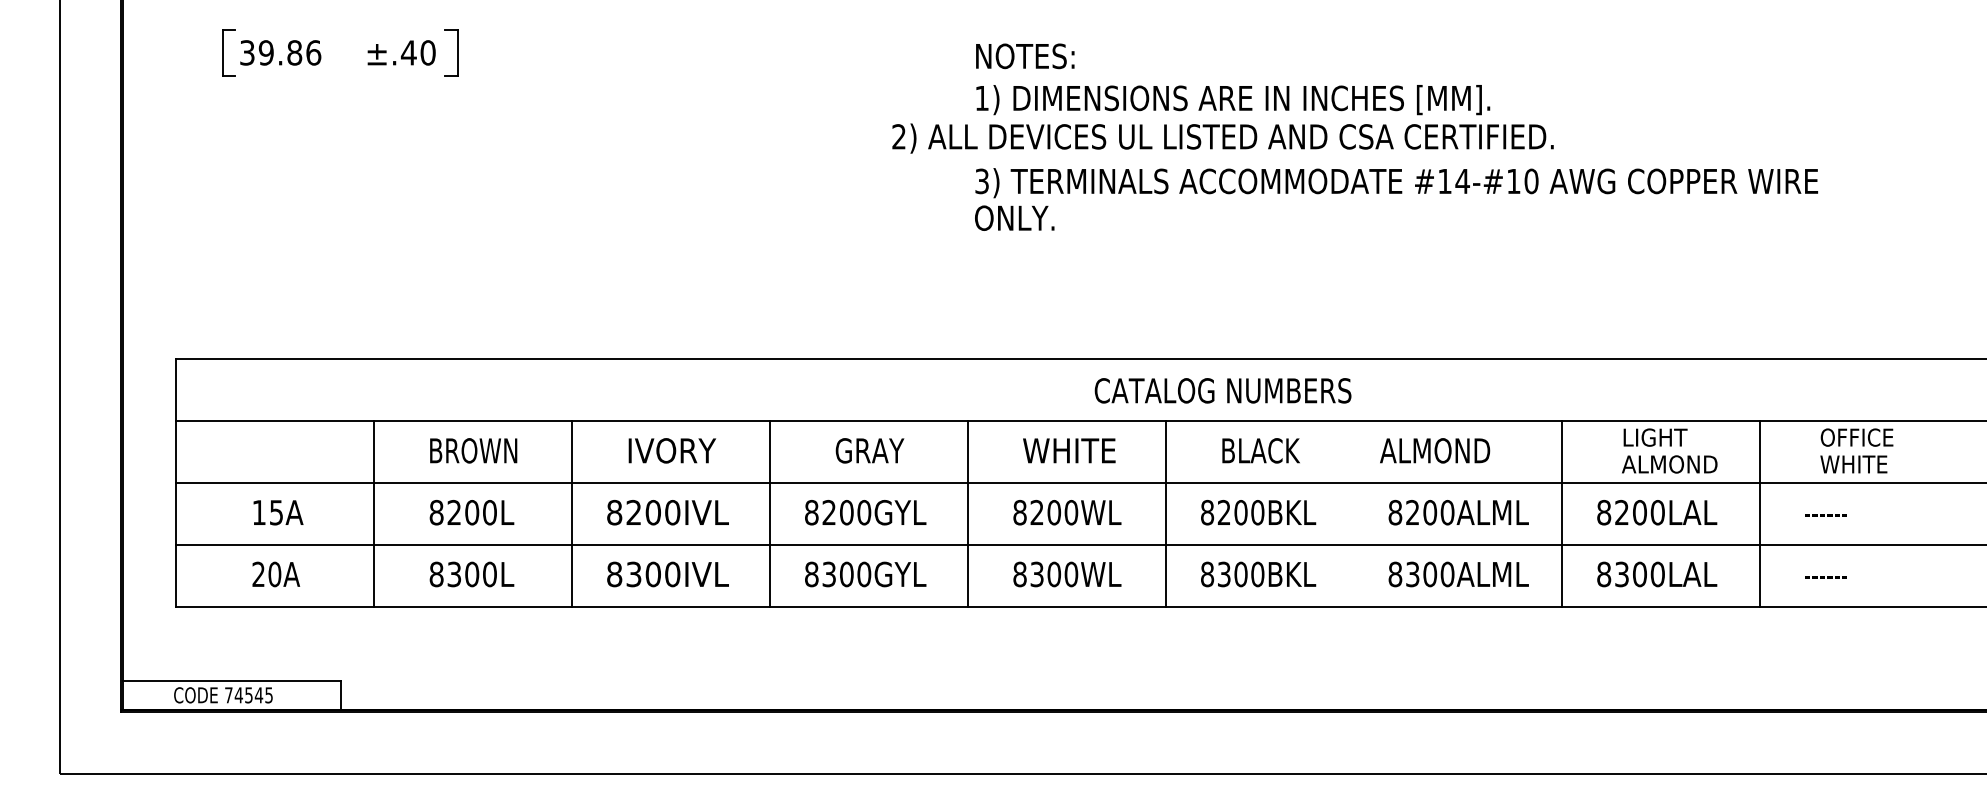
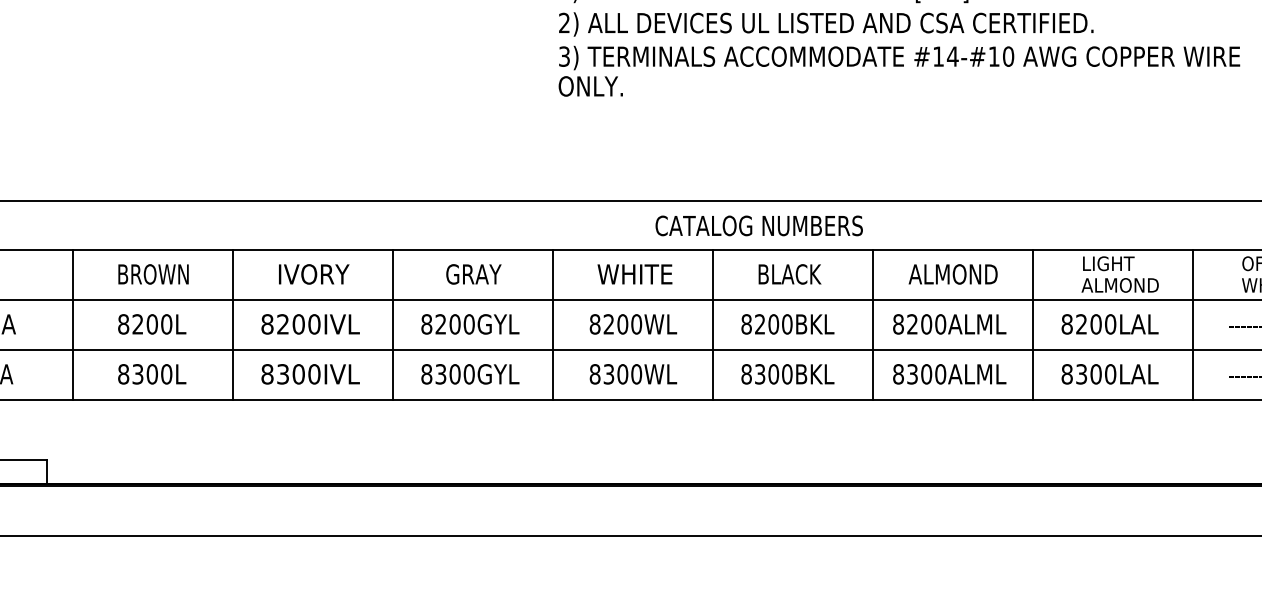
text: (1222, 138) -> (825, 24), moved
text: (1435, 450) -> (953, 274), moved
line: (1363, 513) -> (872, 325), added

